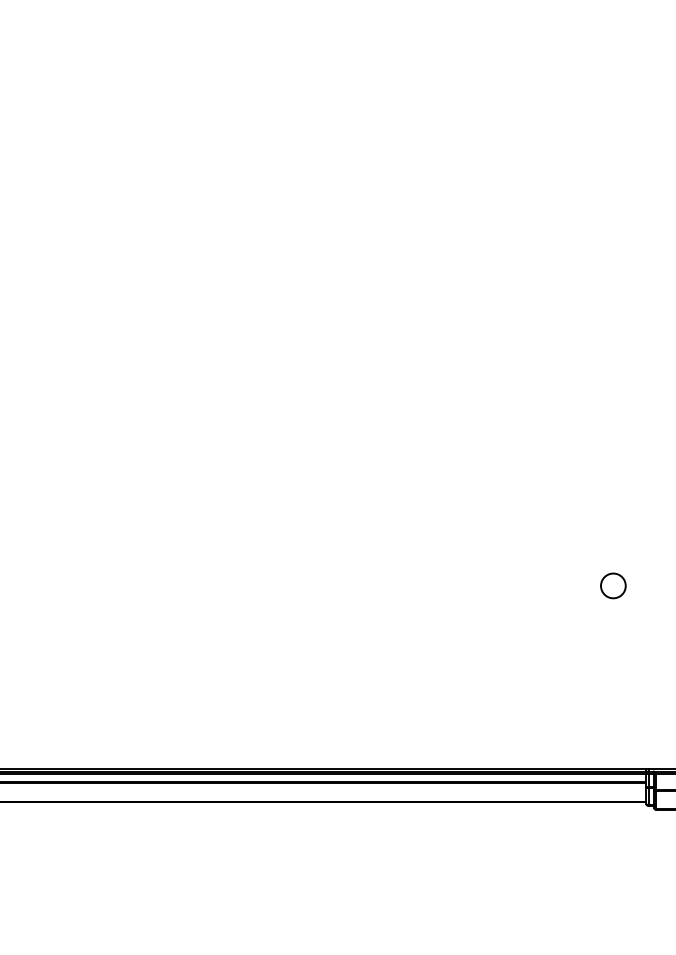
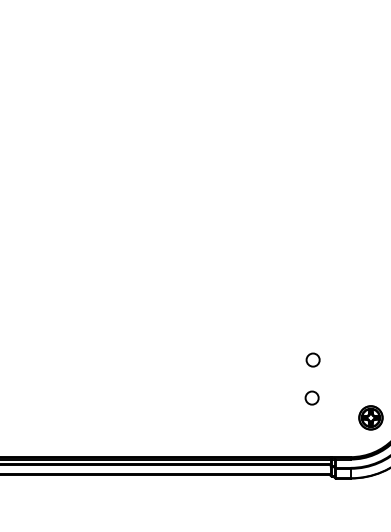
circle: (610, 656) -> (311, 397), added

